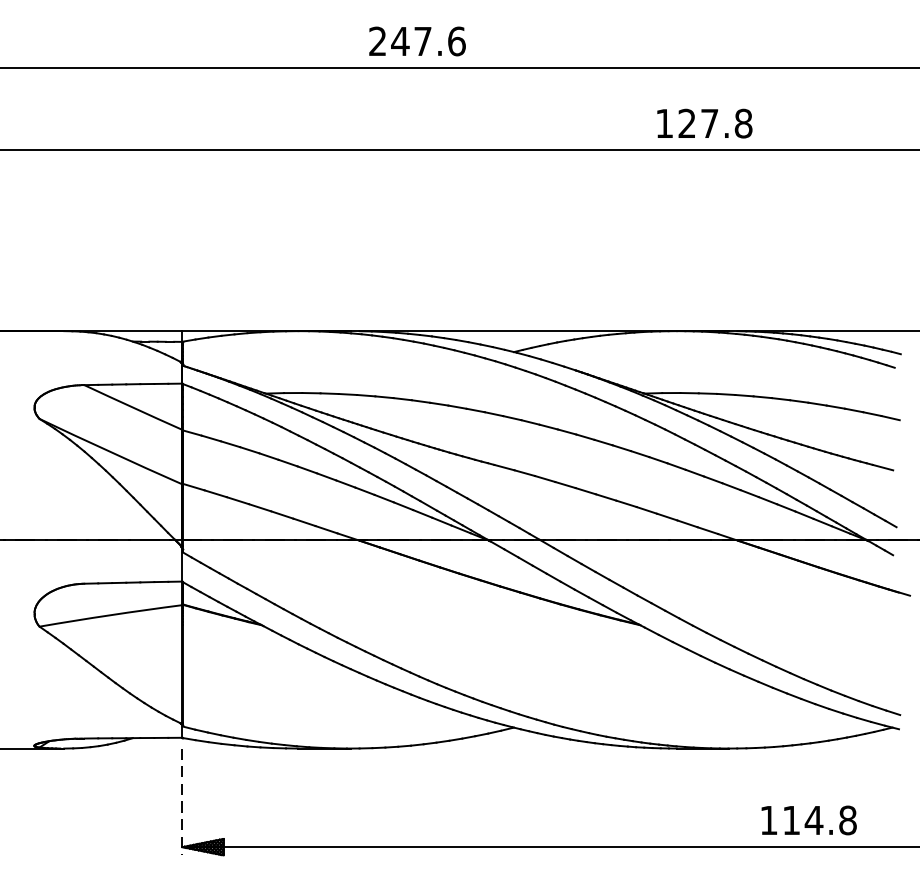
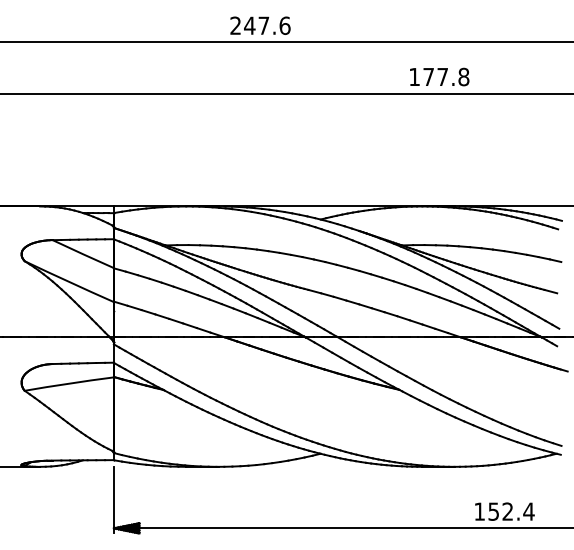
text: (686, 122) -> (428, 76), 127.8 -> 177.8
line: (181, 802) -> (113, 500), dashed -> solid
text: (819, 820) -> (511, 511), 114.8 -> 152.4

